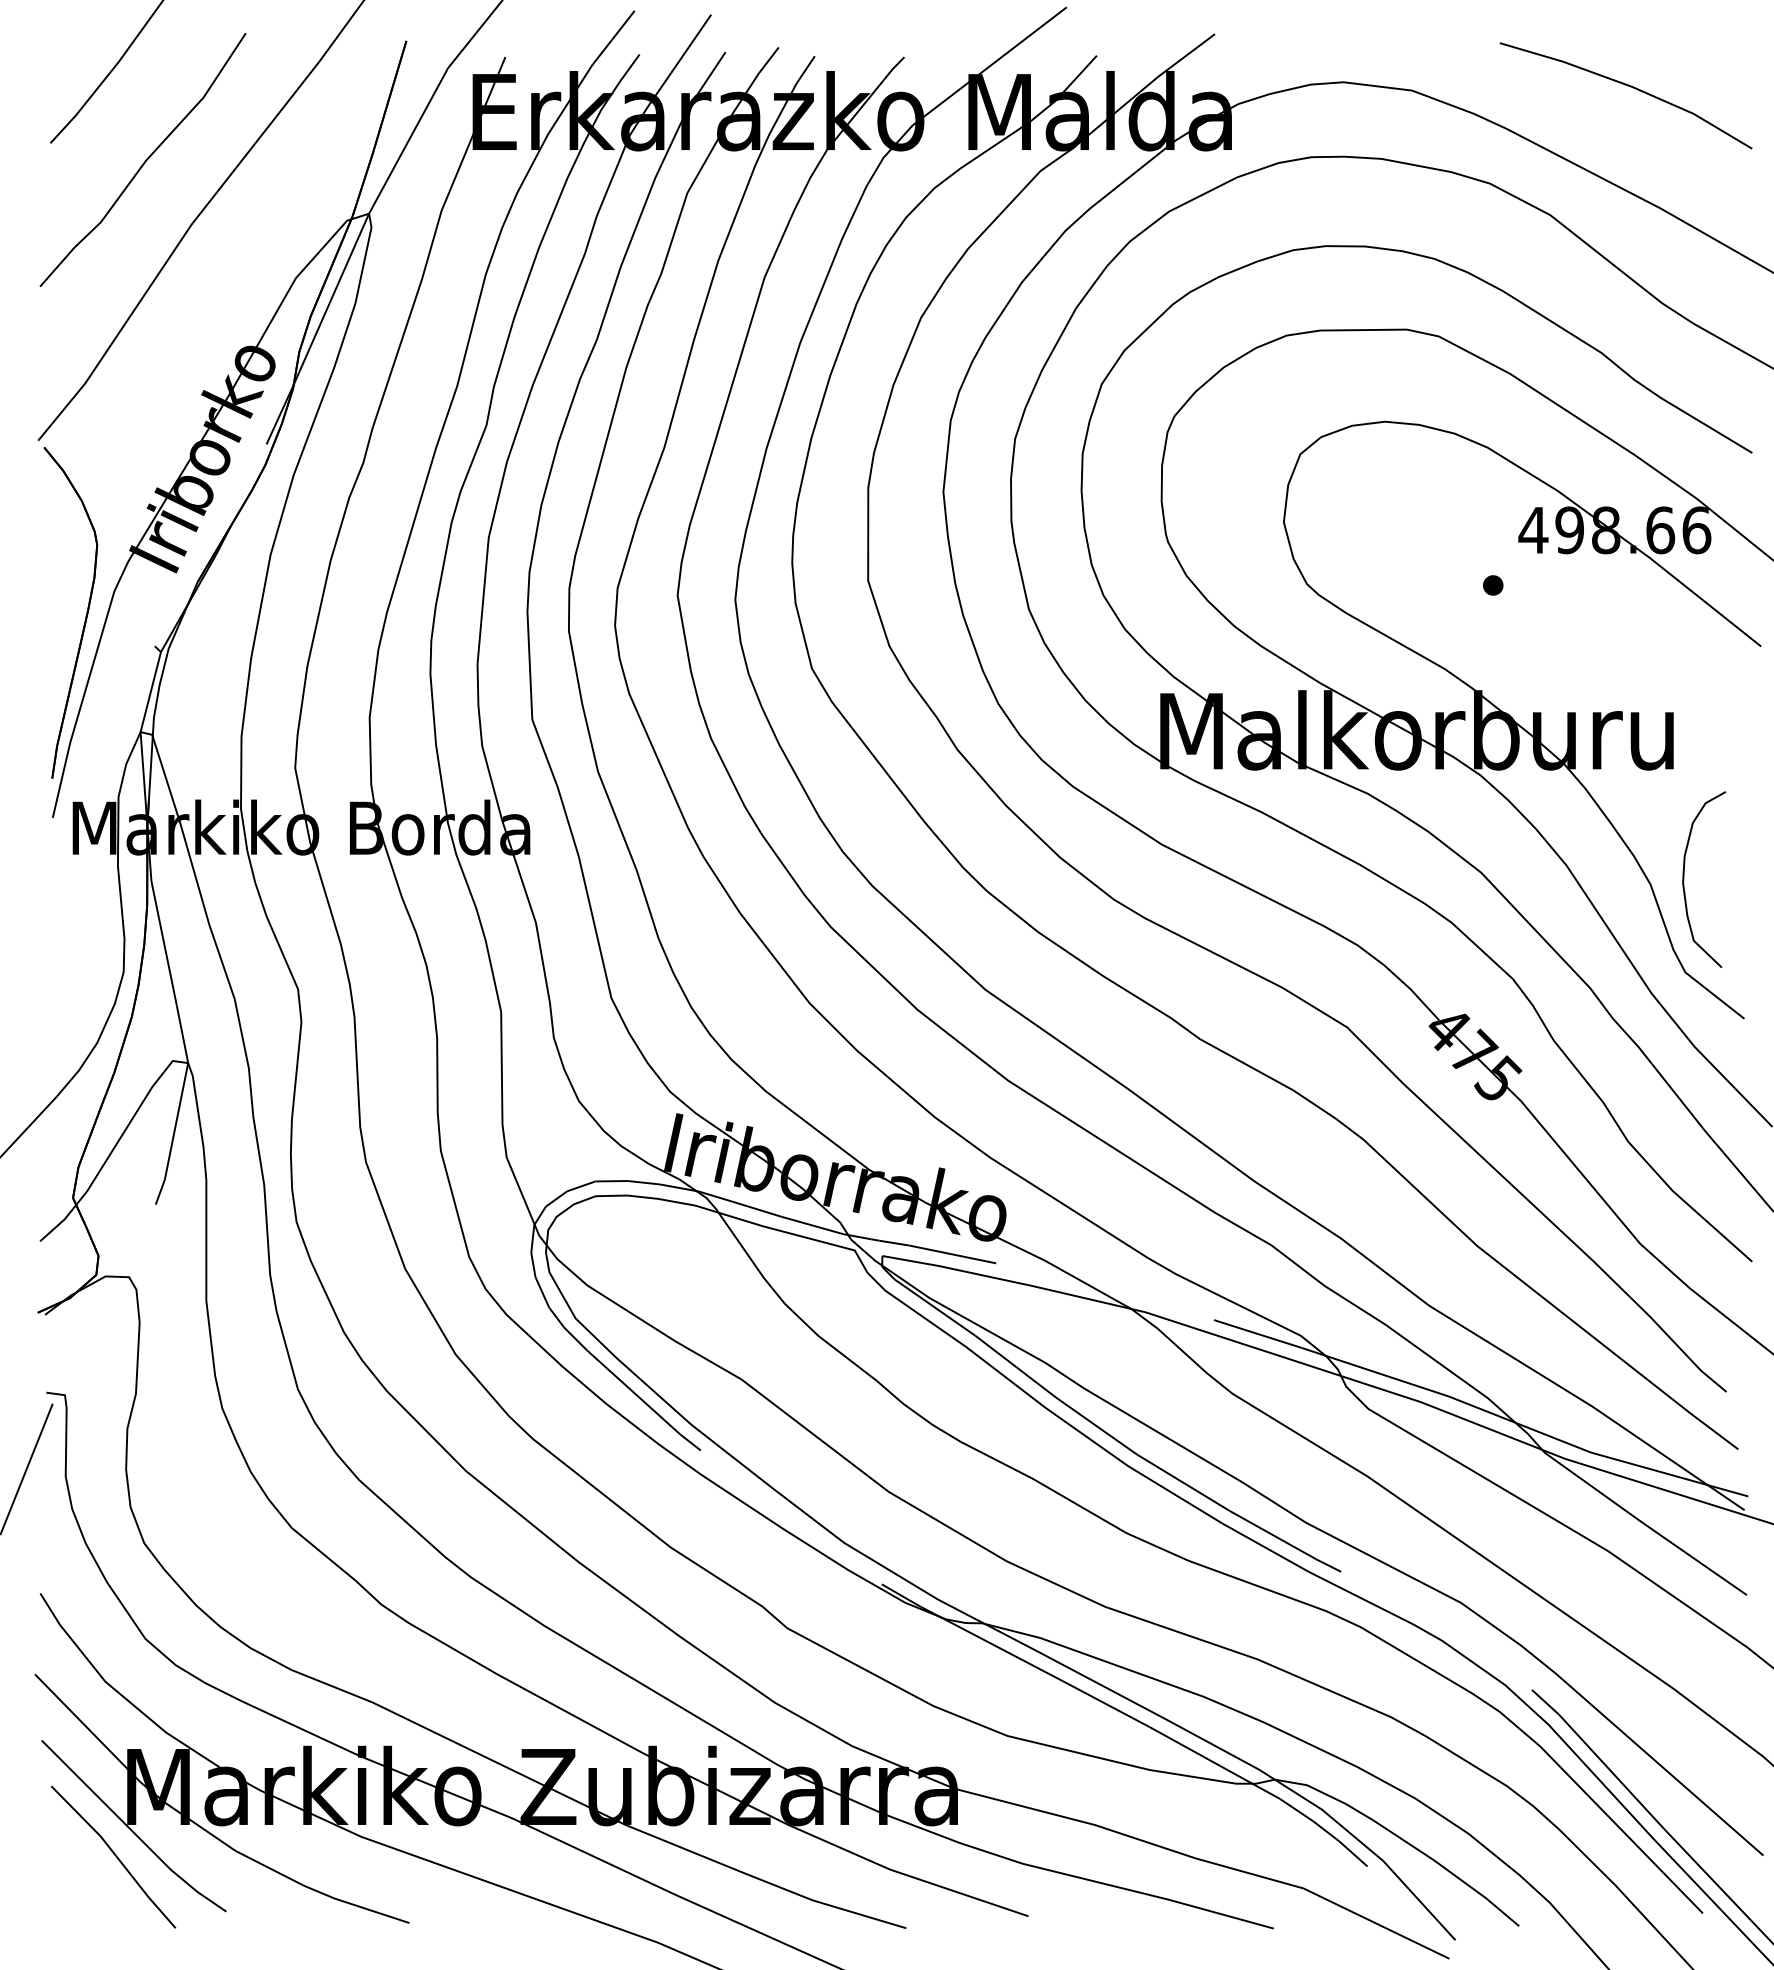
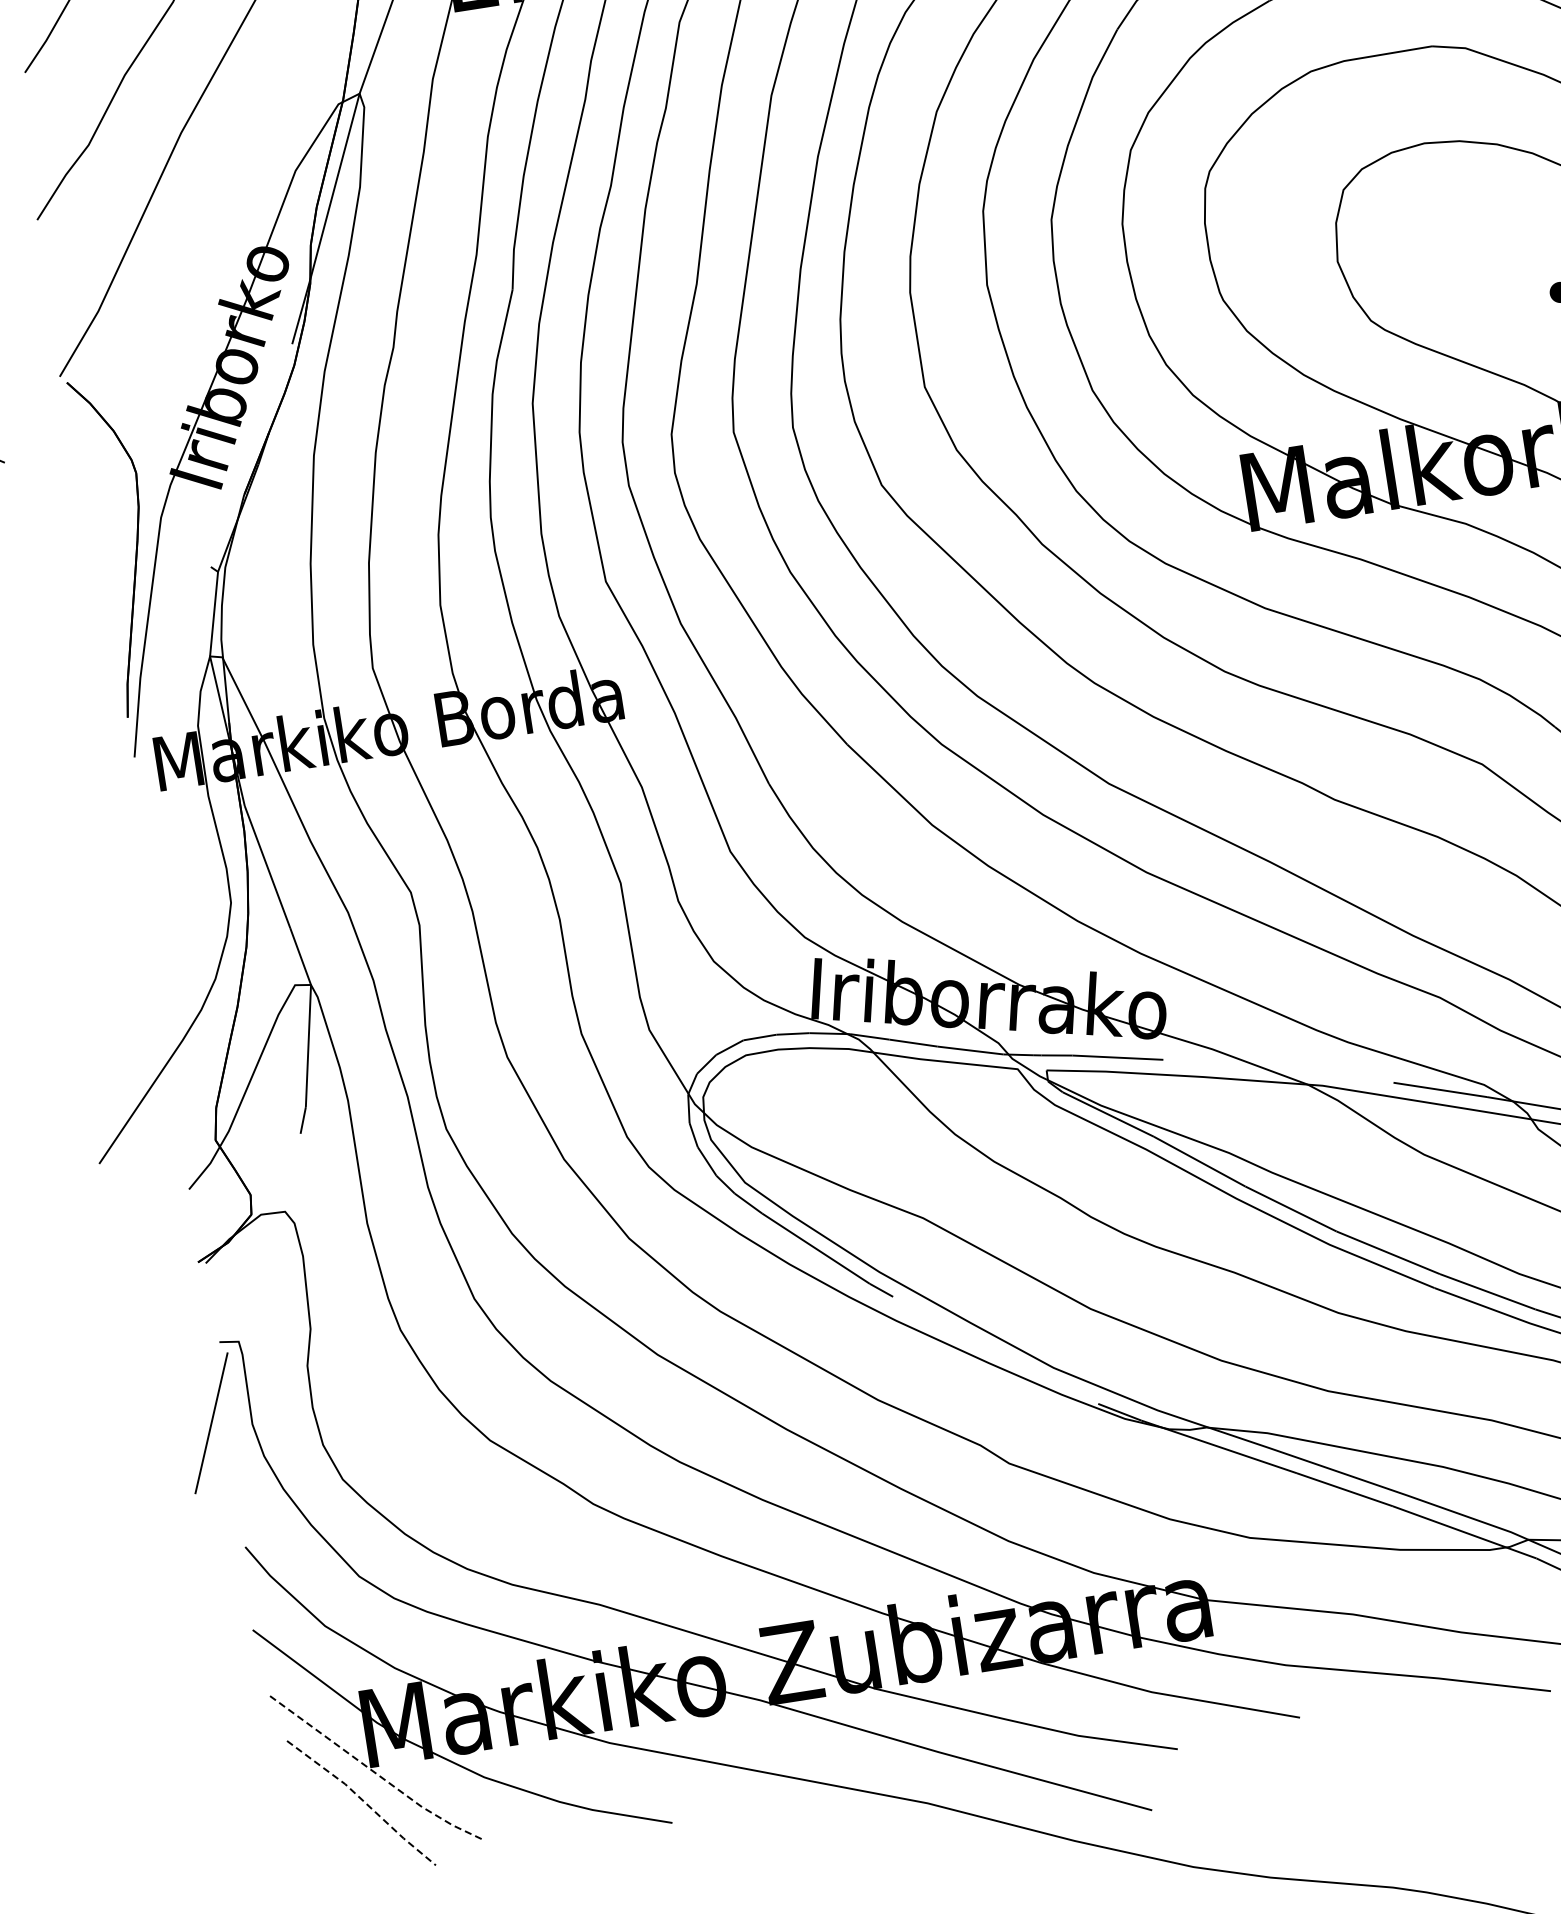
line: (132, 1831) -> (376, 1774), solid -> dashed
line: (116, 1855) -> (364, 1800), solid -> dashed

